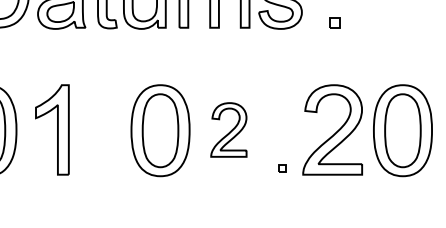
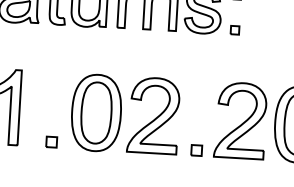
part: (334, 22) -> (234, 30), moved
part: (228, 129) -> (153, 115), size x1.67
part: (109, 168) -> (51, 142), added
part: (282, 168) -> (196, 150), size x1.67

